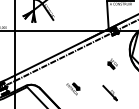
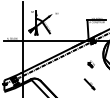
part: (74, 87) -> (64, 80), removed

